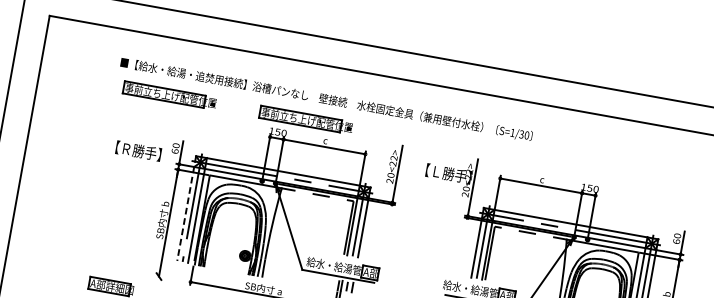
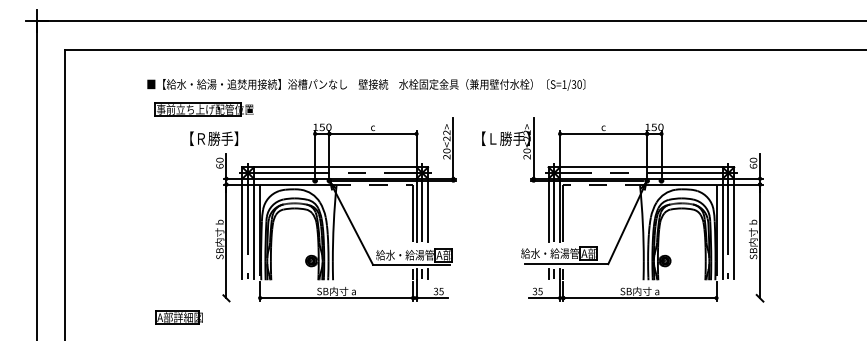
part: (305, 119) -> (348, 109), removed
text: (138, 150) -> (214, 138), moved
line: (186, 209) -> (242, 223), dashed -> solid

